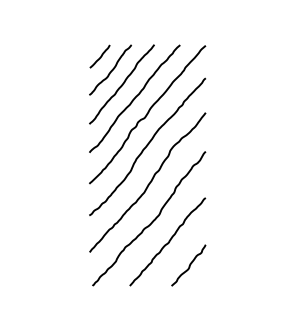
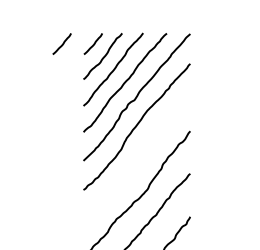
line: (66, 56) -> (62, 43), added
curve: (148, 183) -> (137, 160), removed

